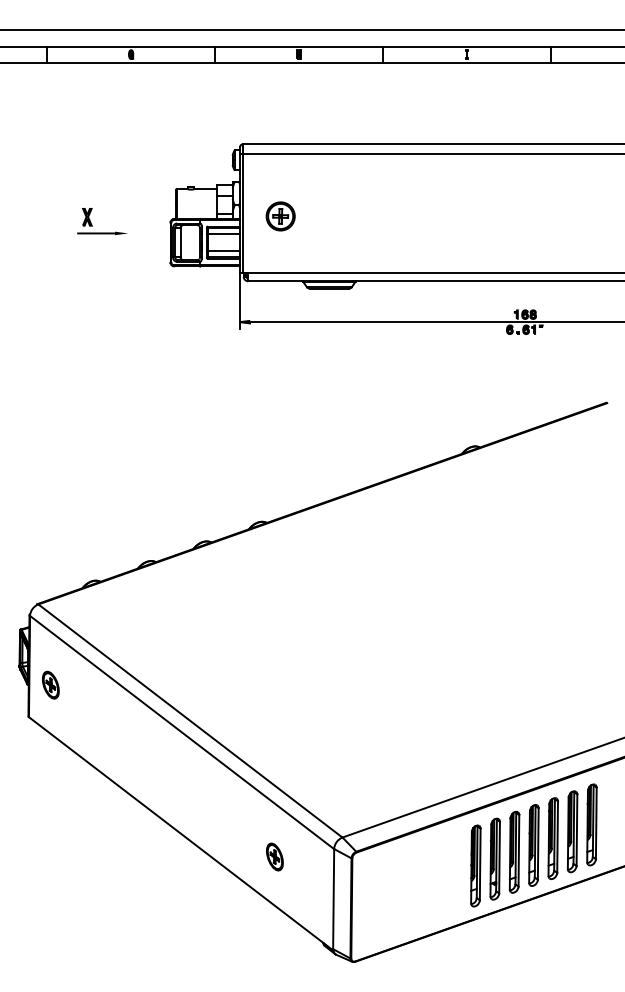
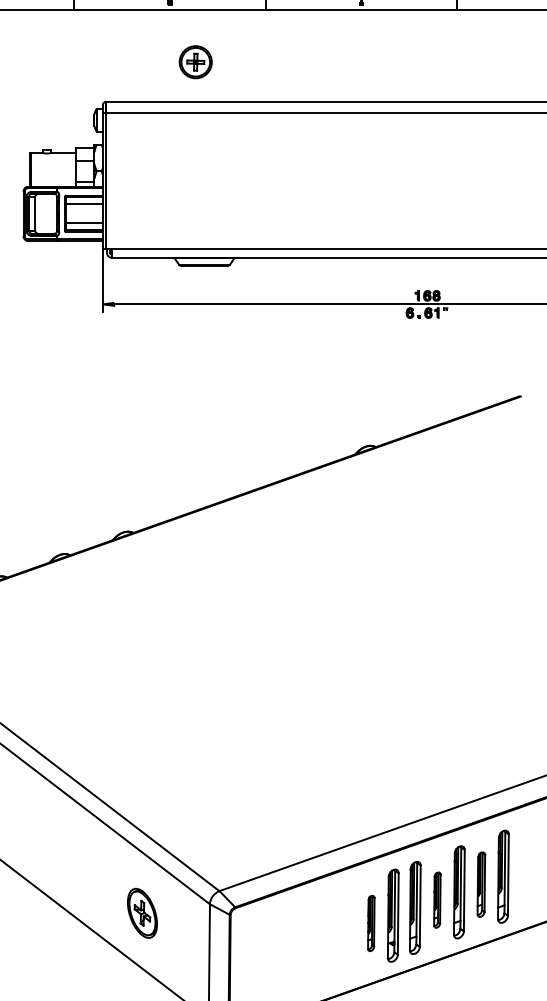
part: (280, 216) -> (195, 62), moved
part: (572, 831) -> (481, 884), size x0.7
part: (533, 845) -> (436, 900), size x0.6
part: (274, 856) -> (142, 912), size x1.6
part: (475, 865) -> (370, 922), size x0.6

